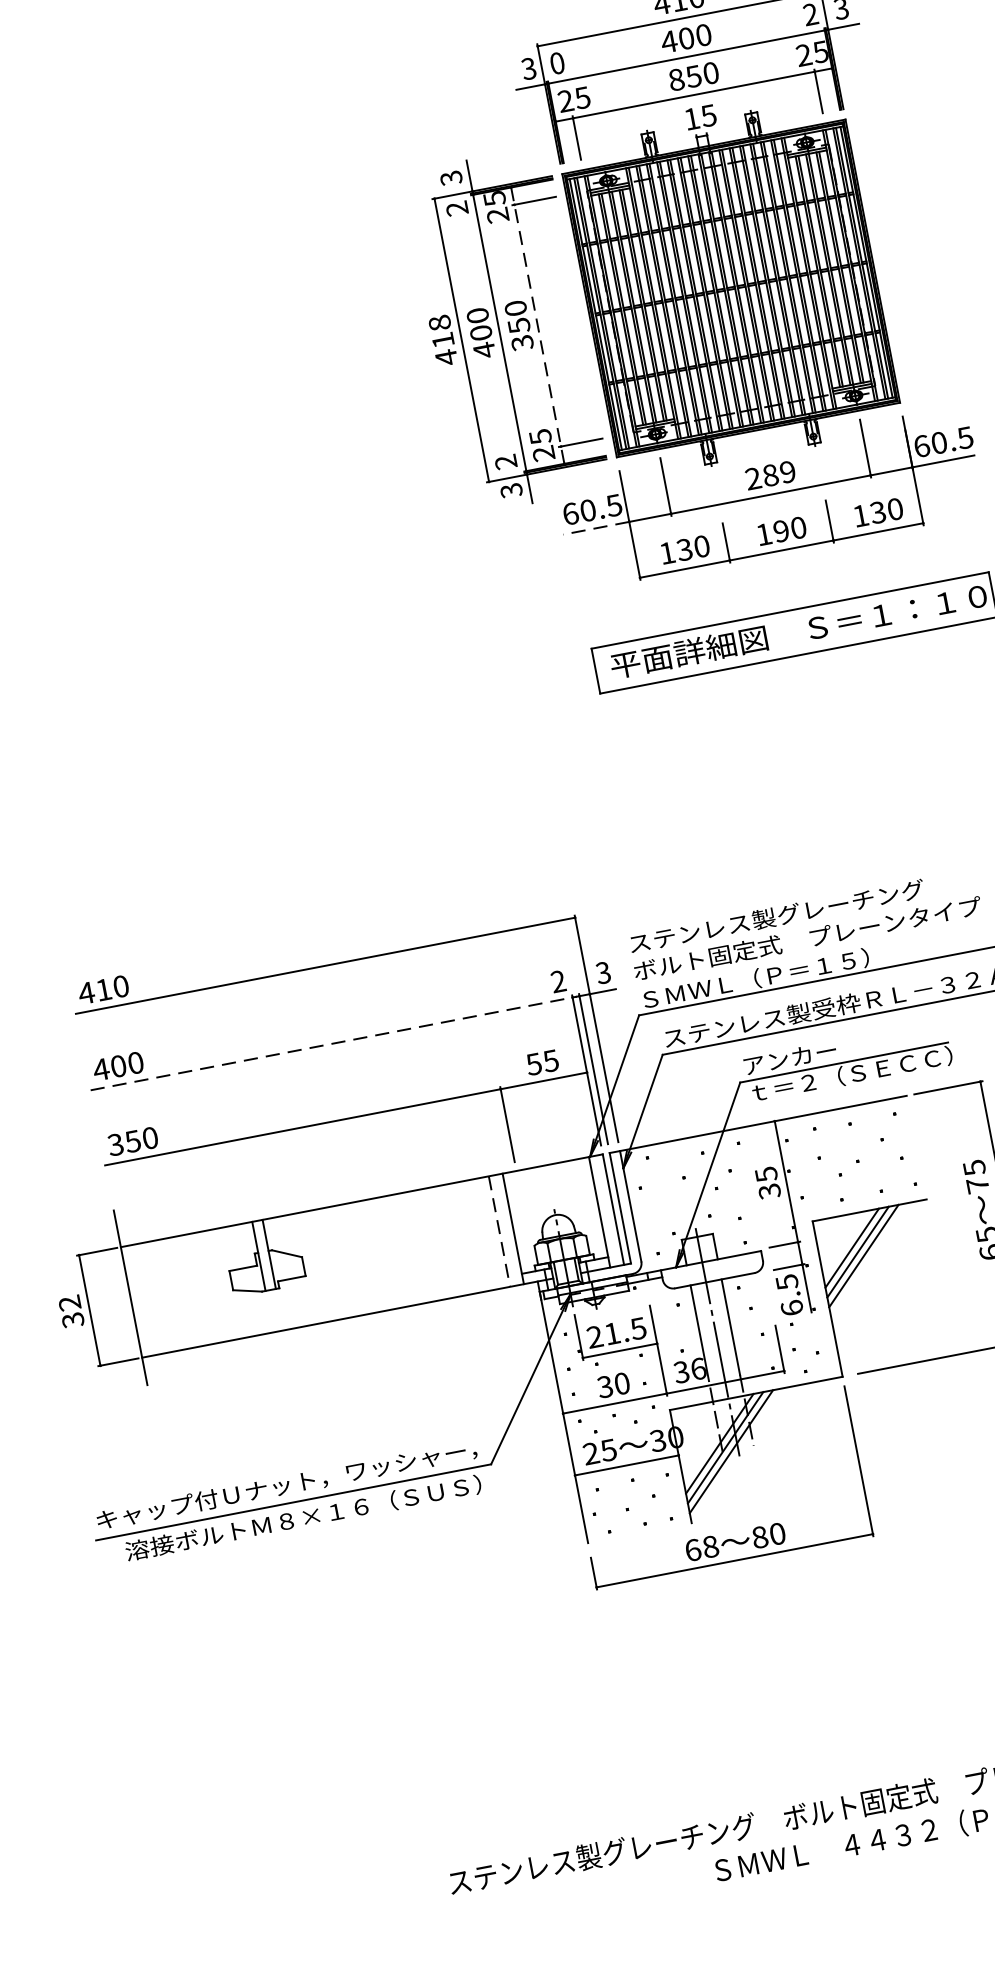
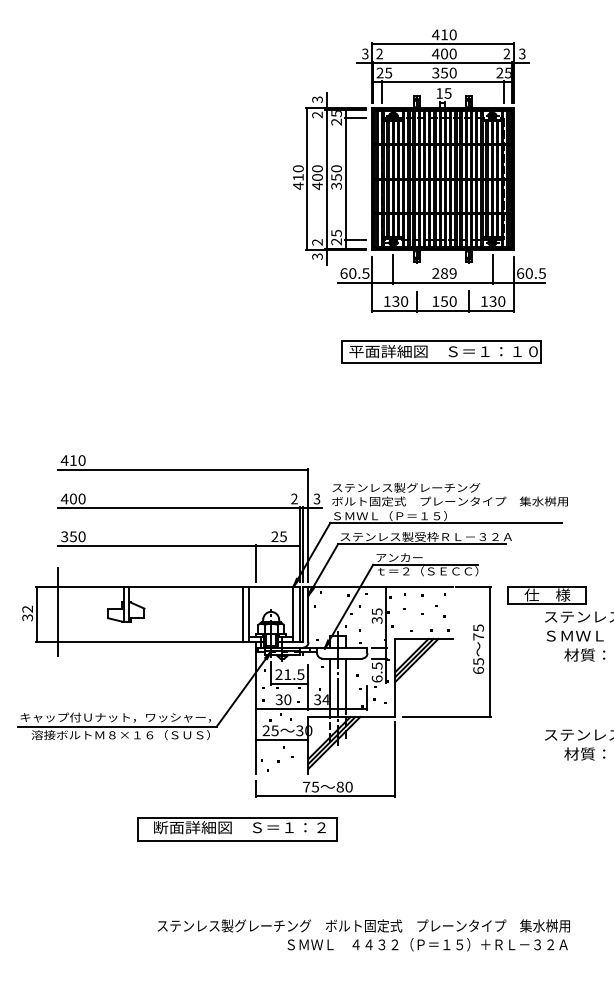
text: (557, 62) -> (379, 53), 0 -> 2
text: (675, 78) -> (435, 72), 850 -> 350
text: (439, 322) -> (298, 168), 418 -> 410
line: (537, 324) -> (345, 178), dashed -> solid
line: (597, 527) -> (355, 282), dashed -> solid
text: (779, 531) -> (443, 301), 190 -> 150
line: (333, 1044) -> (179, 508), dashed -> solid
text: (533, 1063) -> (274, 536), 55 -> 25
line: (499, 1231) -> (242, 614), dashed -> solid
text: (697, 1368) -> (325, 699), 36 -> 34
text: (702, 1547) -> (311, 786), 68 -> 75
part: (571, 1661) -> (237, 829), added

